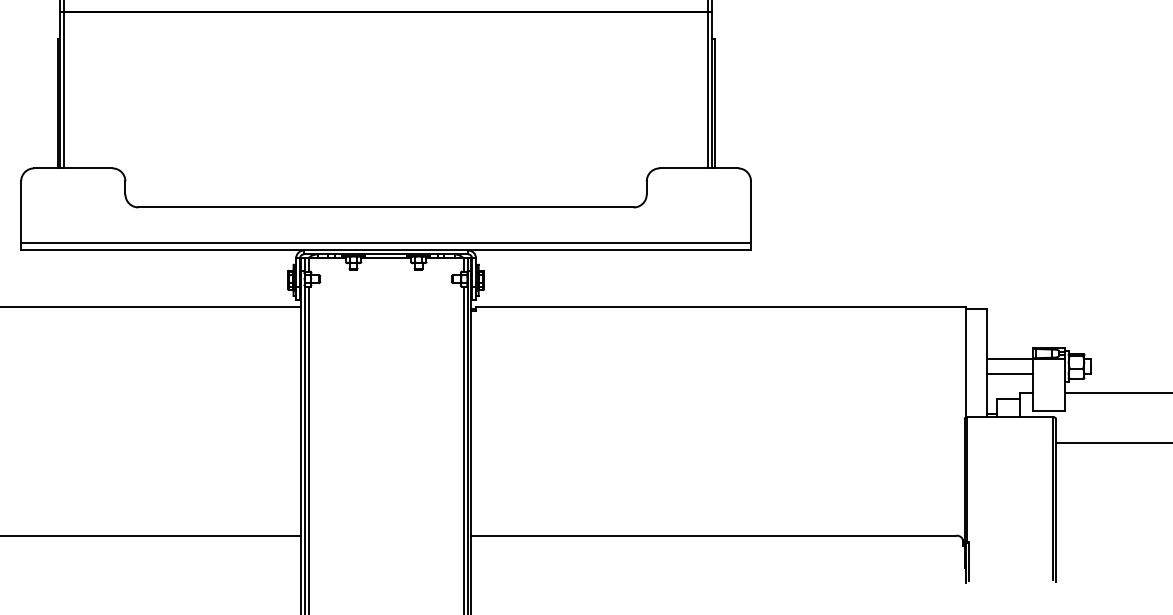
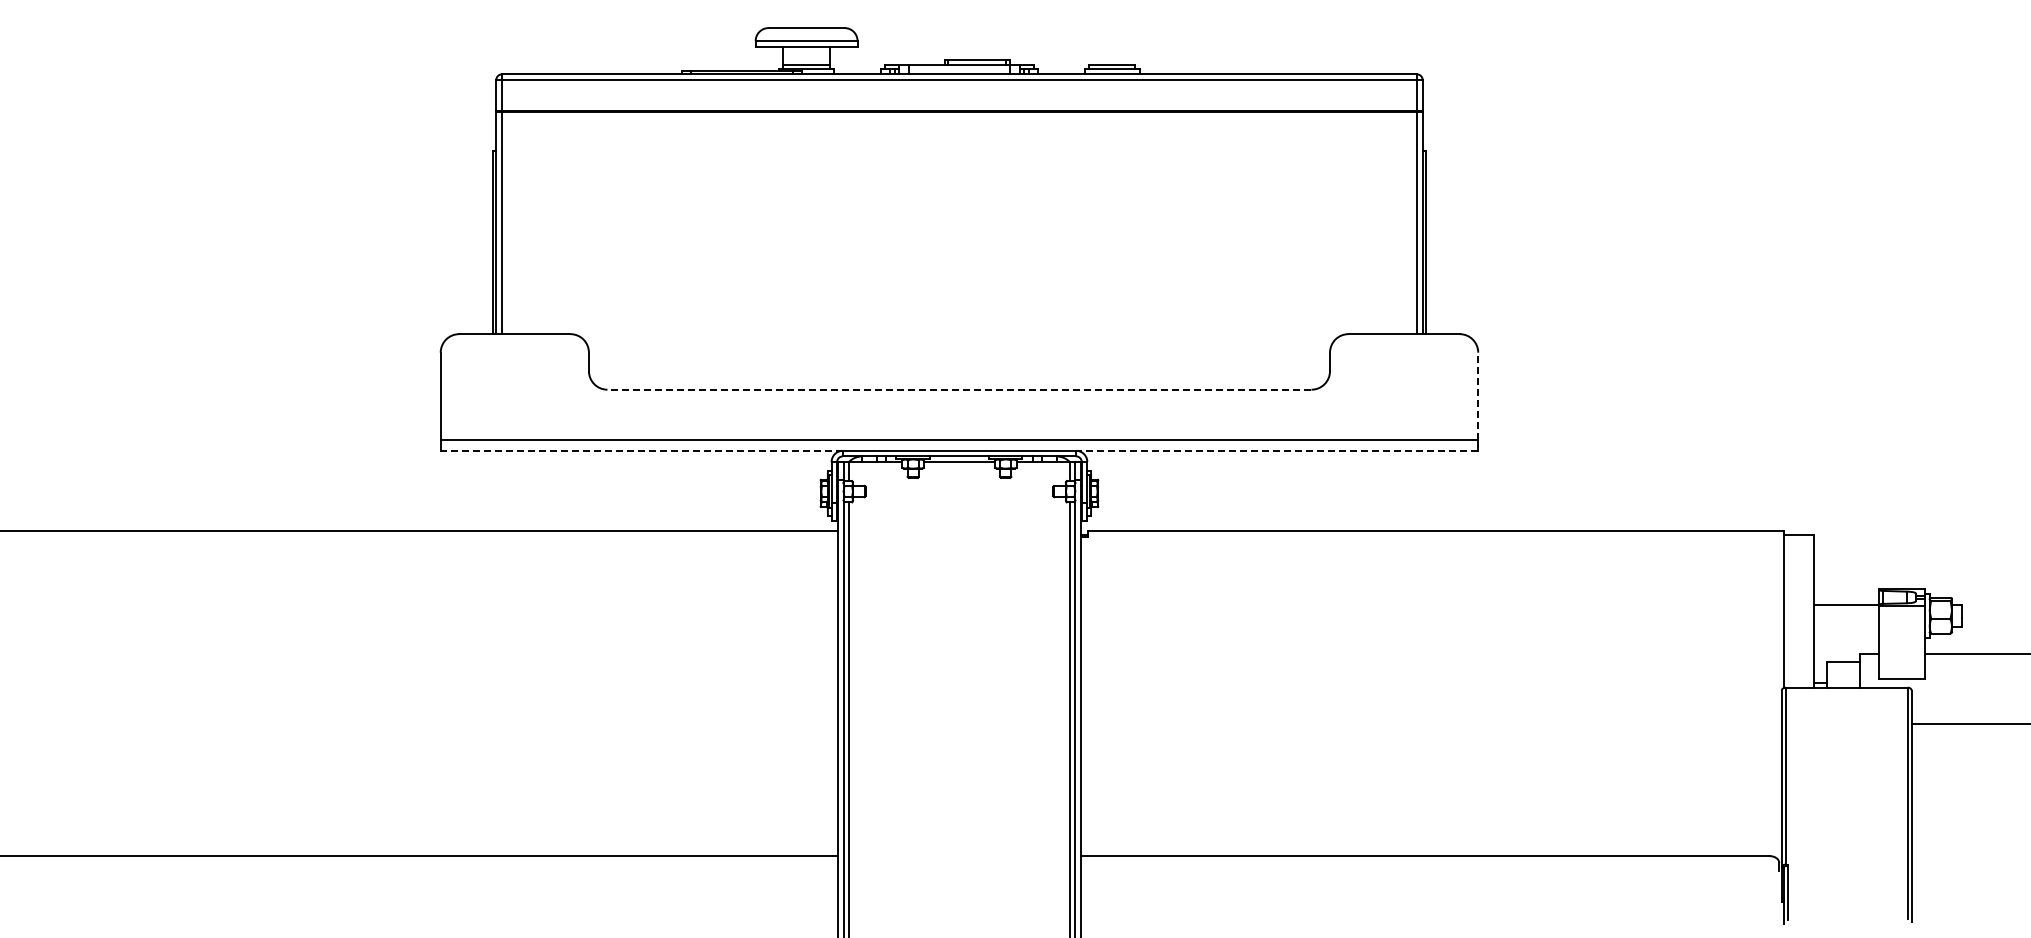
line: (385, 207) -> (958, 389), solid -> dashed
line: (751, 212) -> (1478, 396), solid -> dashed
line: (162, 250) -> (641, 450), solid -> dashed
line: (609, 250) -> (1276, 450), solid -> dashed
line: (1009, 374) -> (1845, 626), removed

